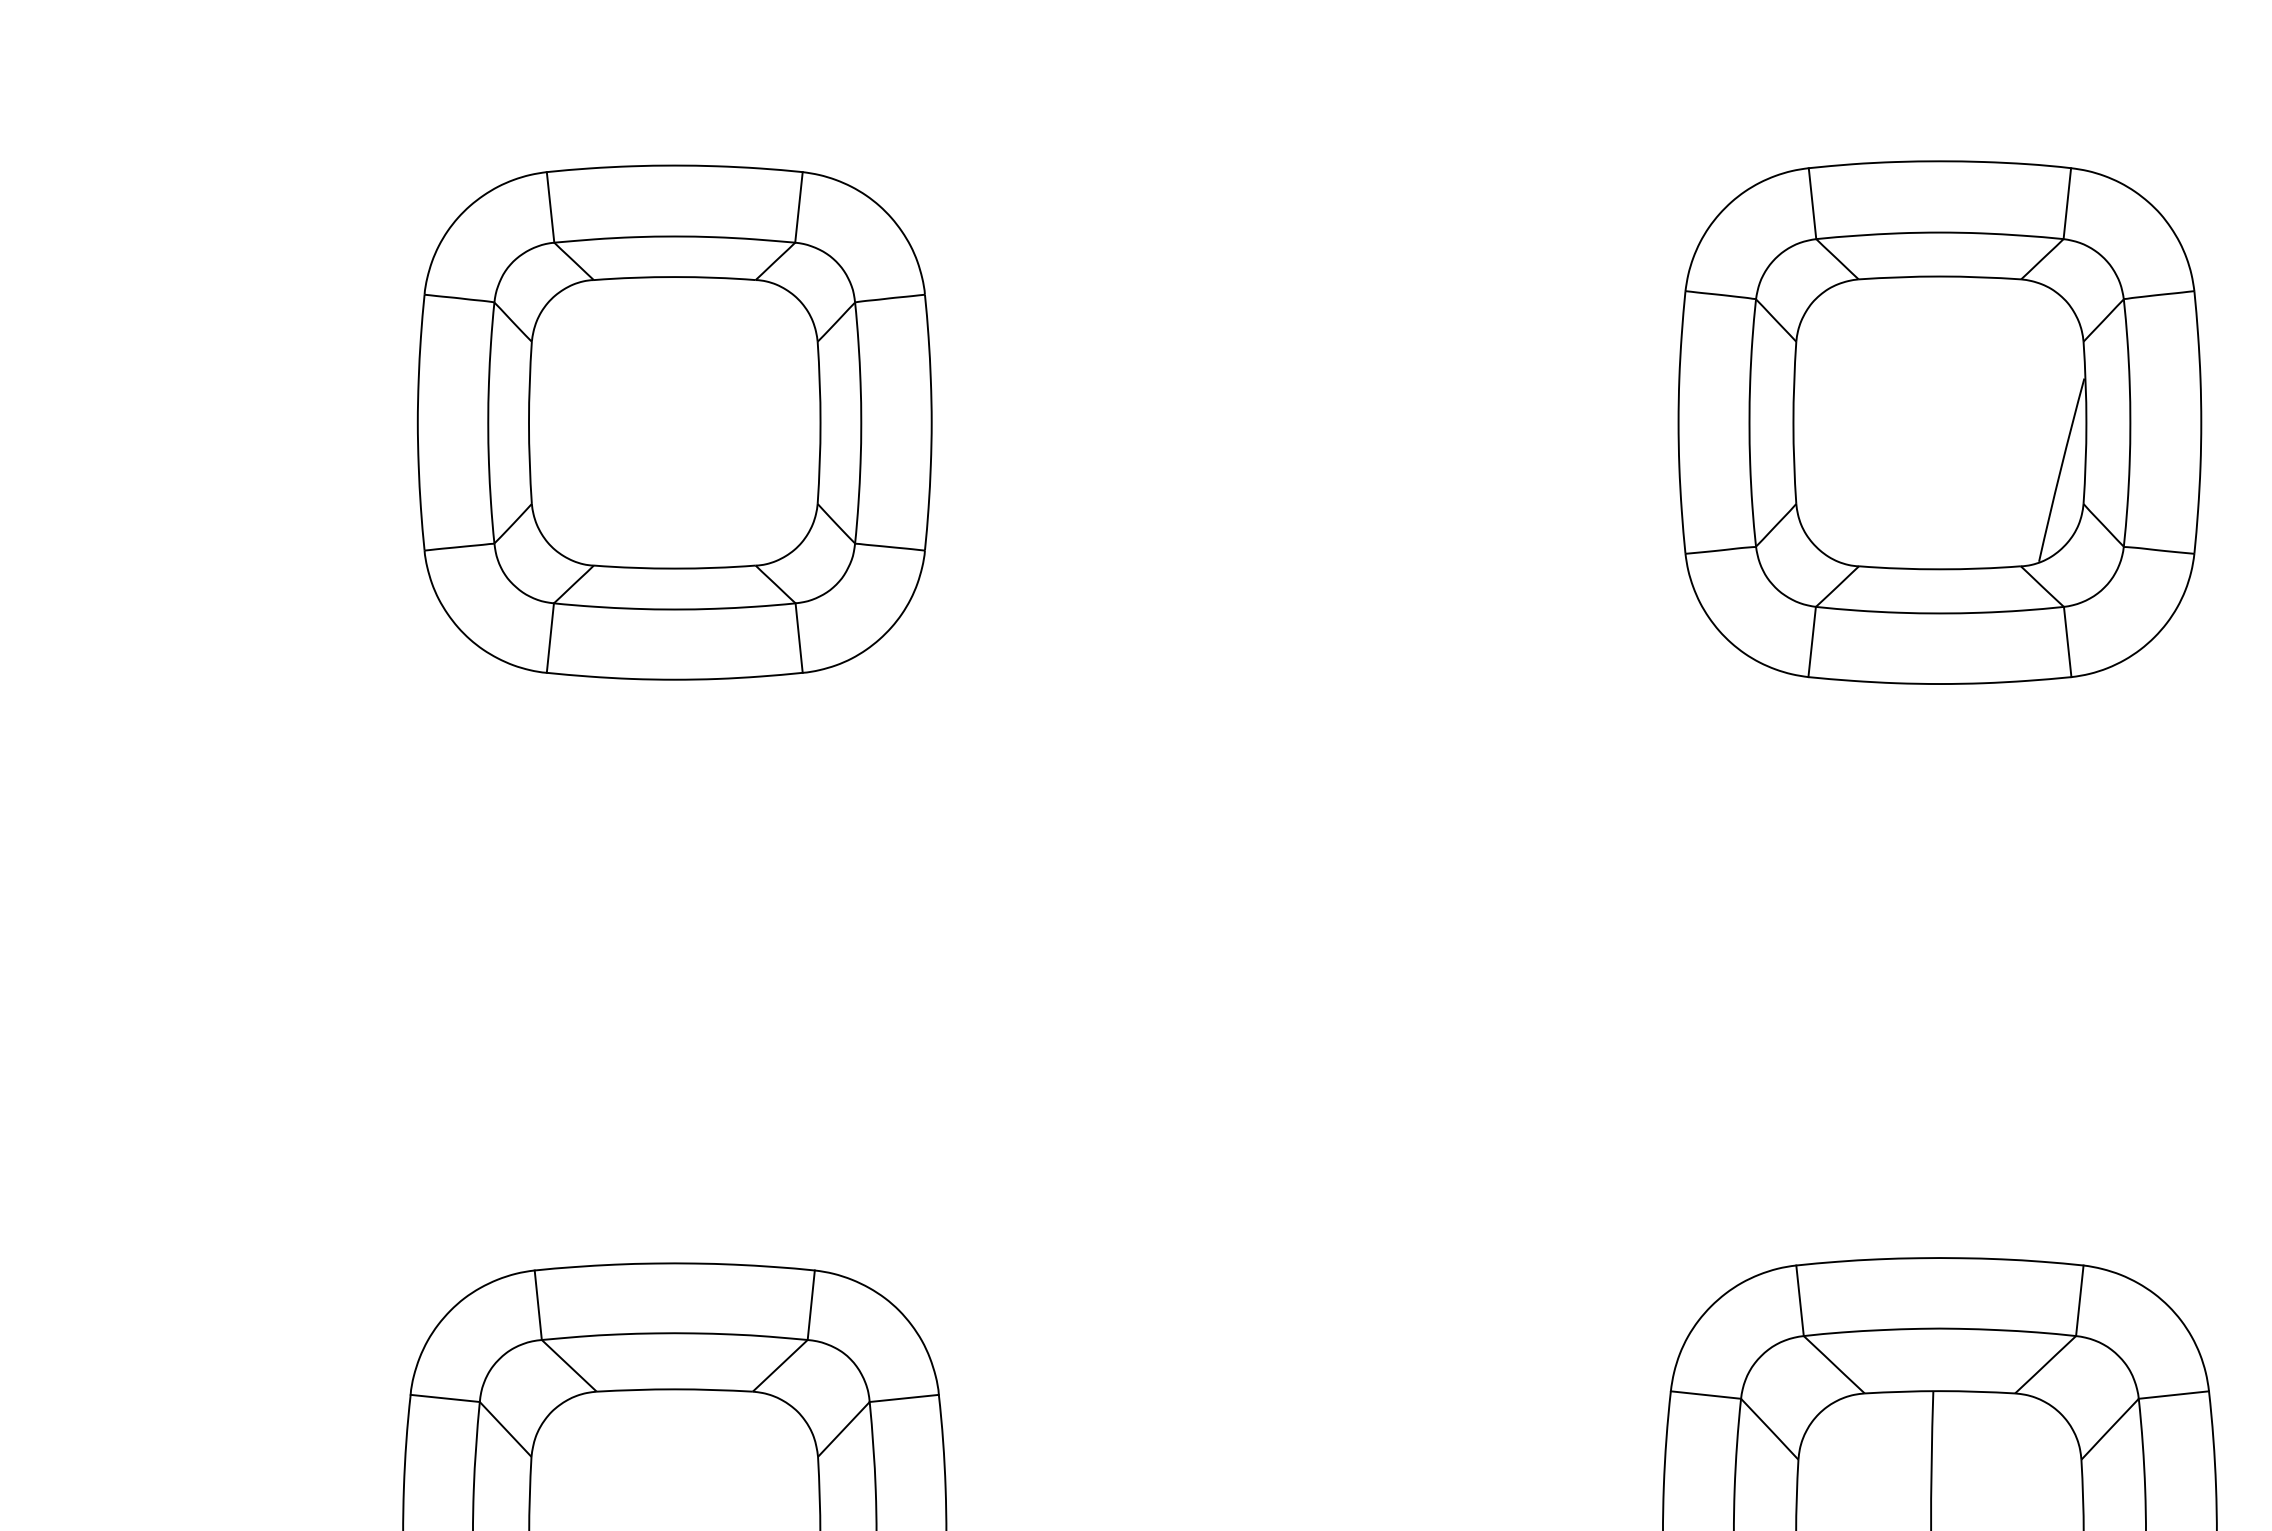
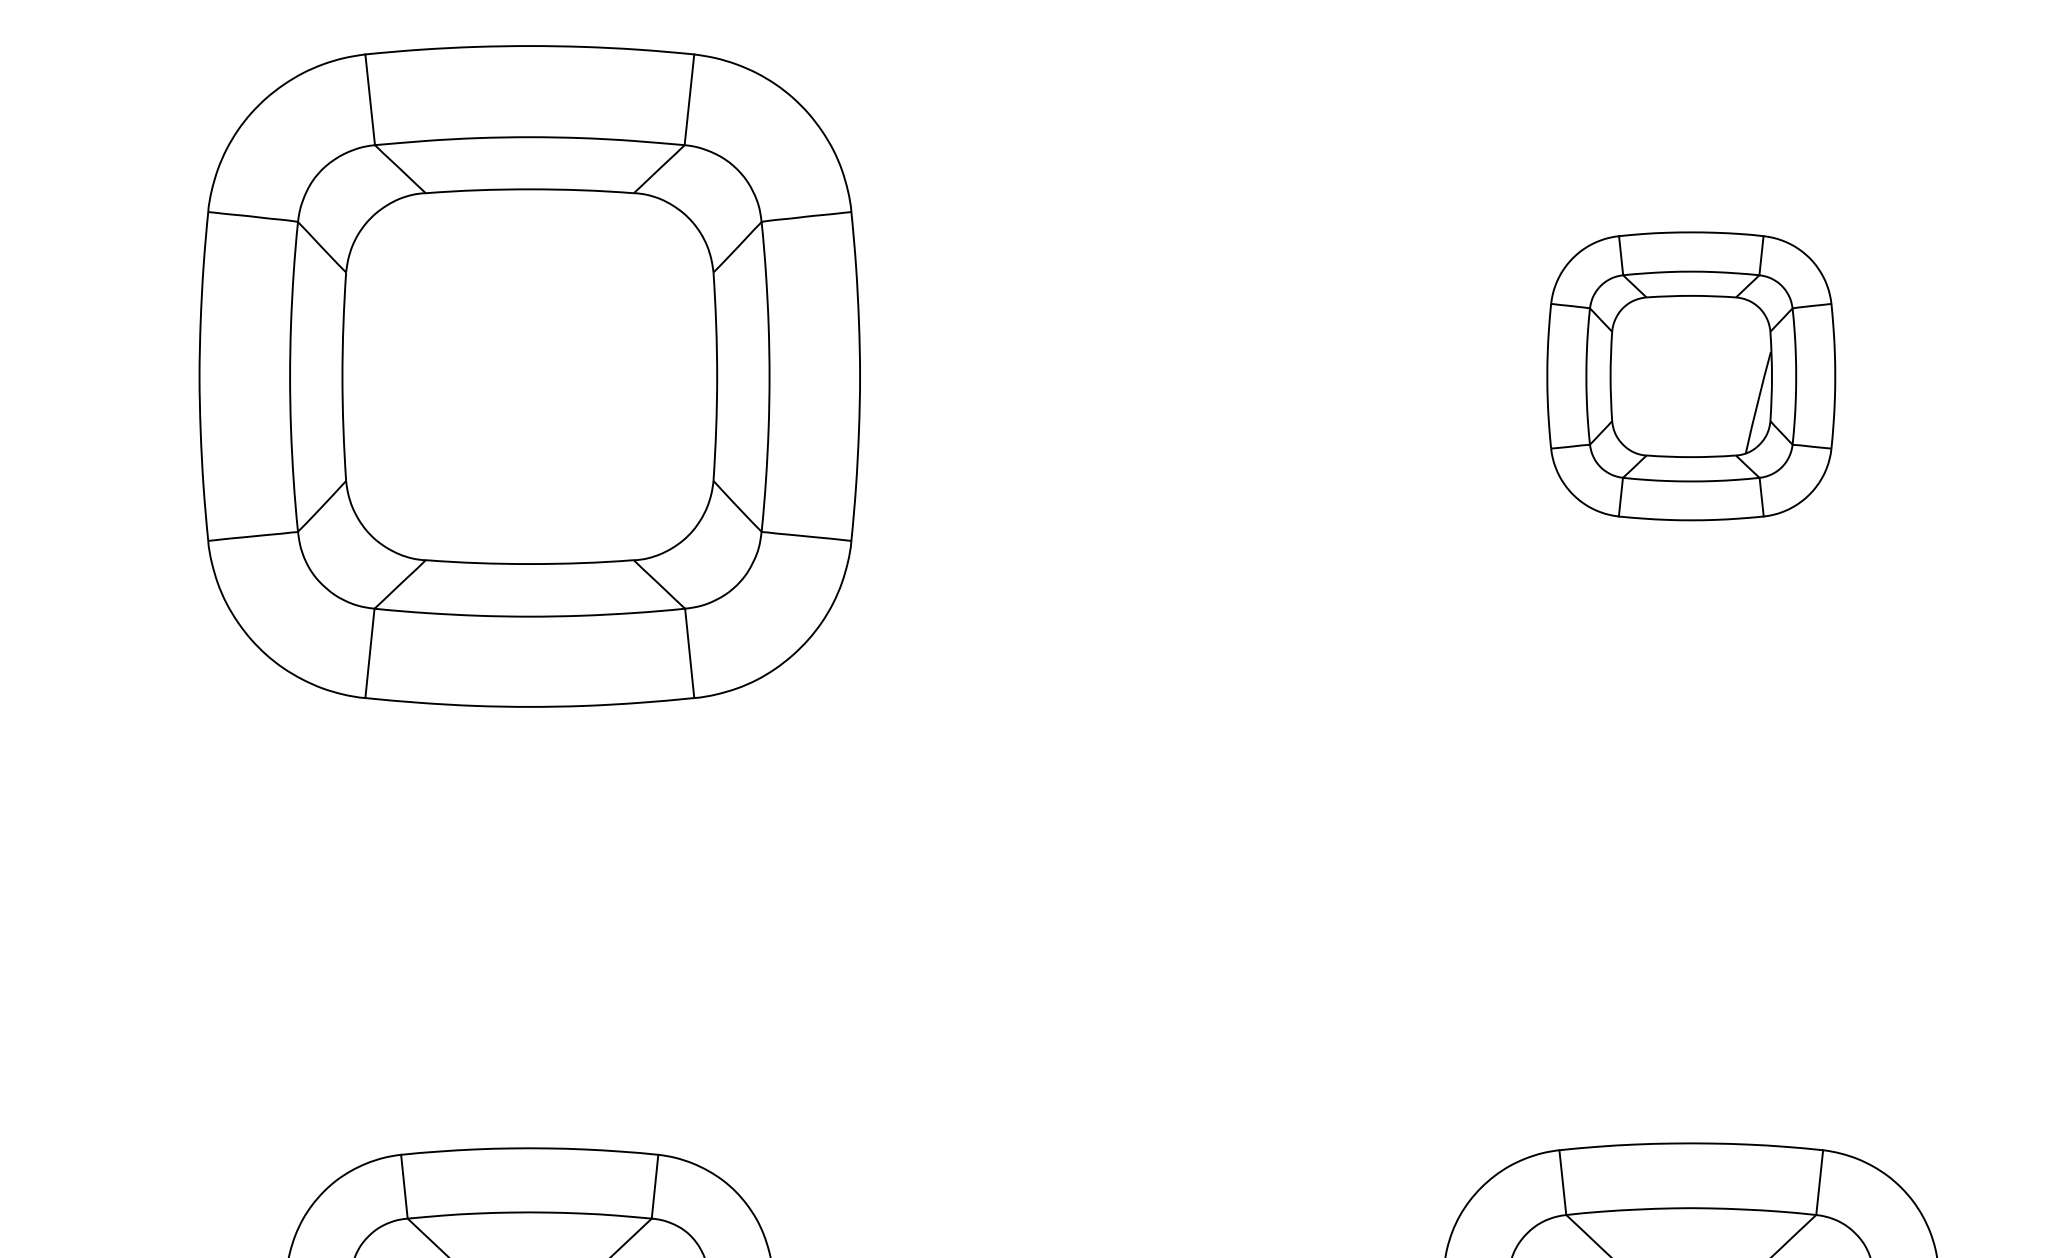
part: (674, 422) -> (529, 376), size x1.4
part: (1939, 422) -> (1690, 376), size x0.6

